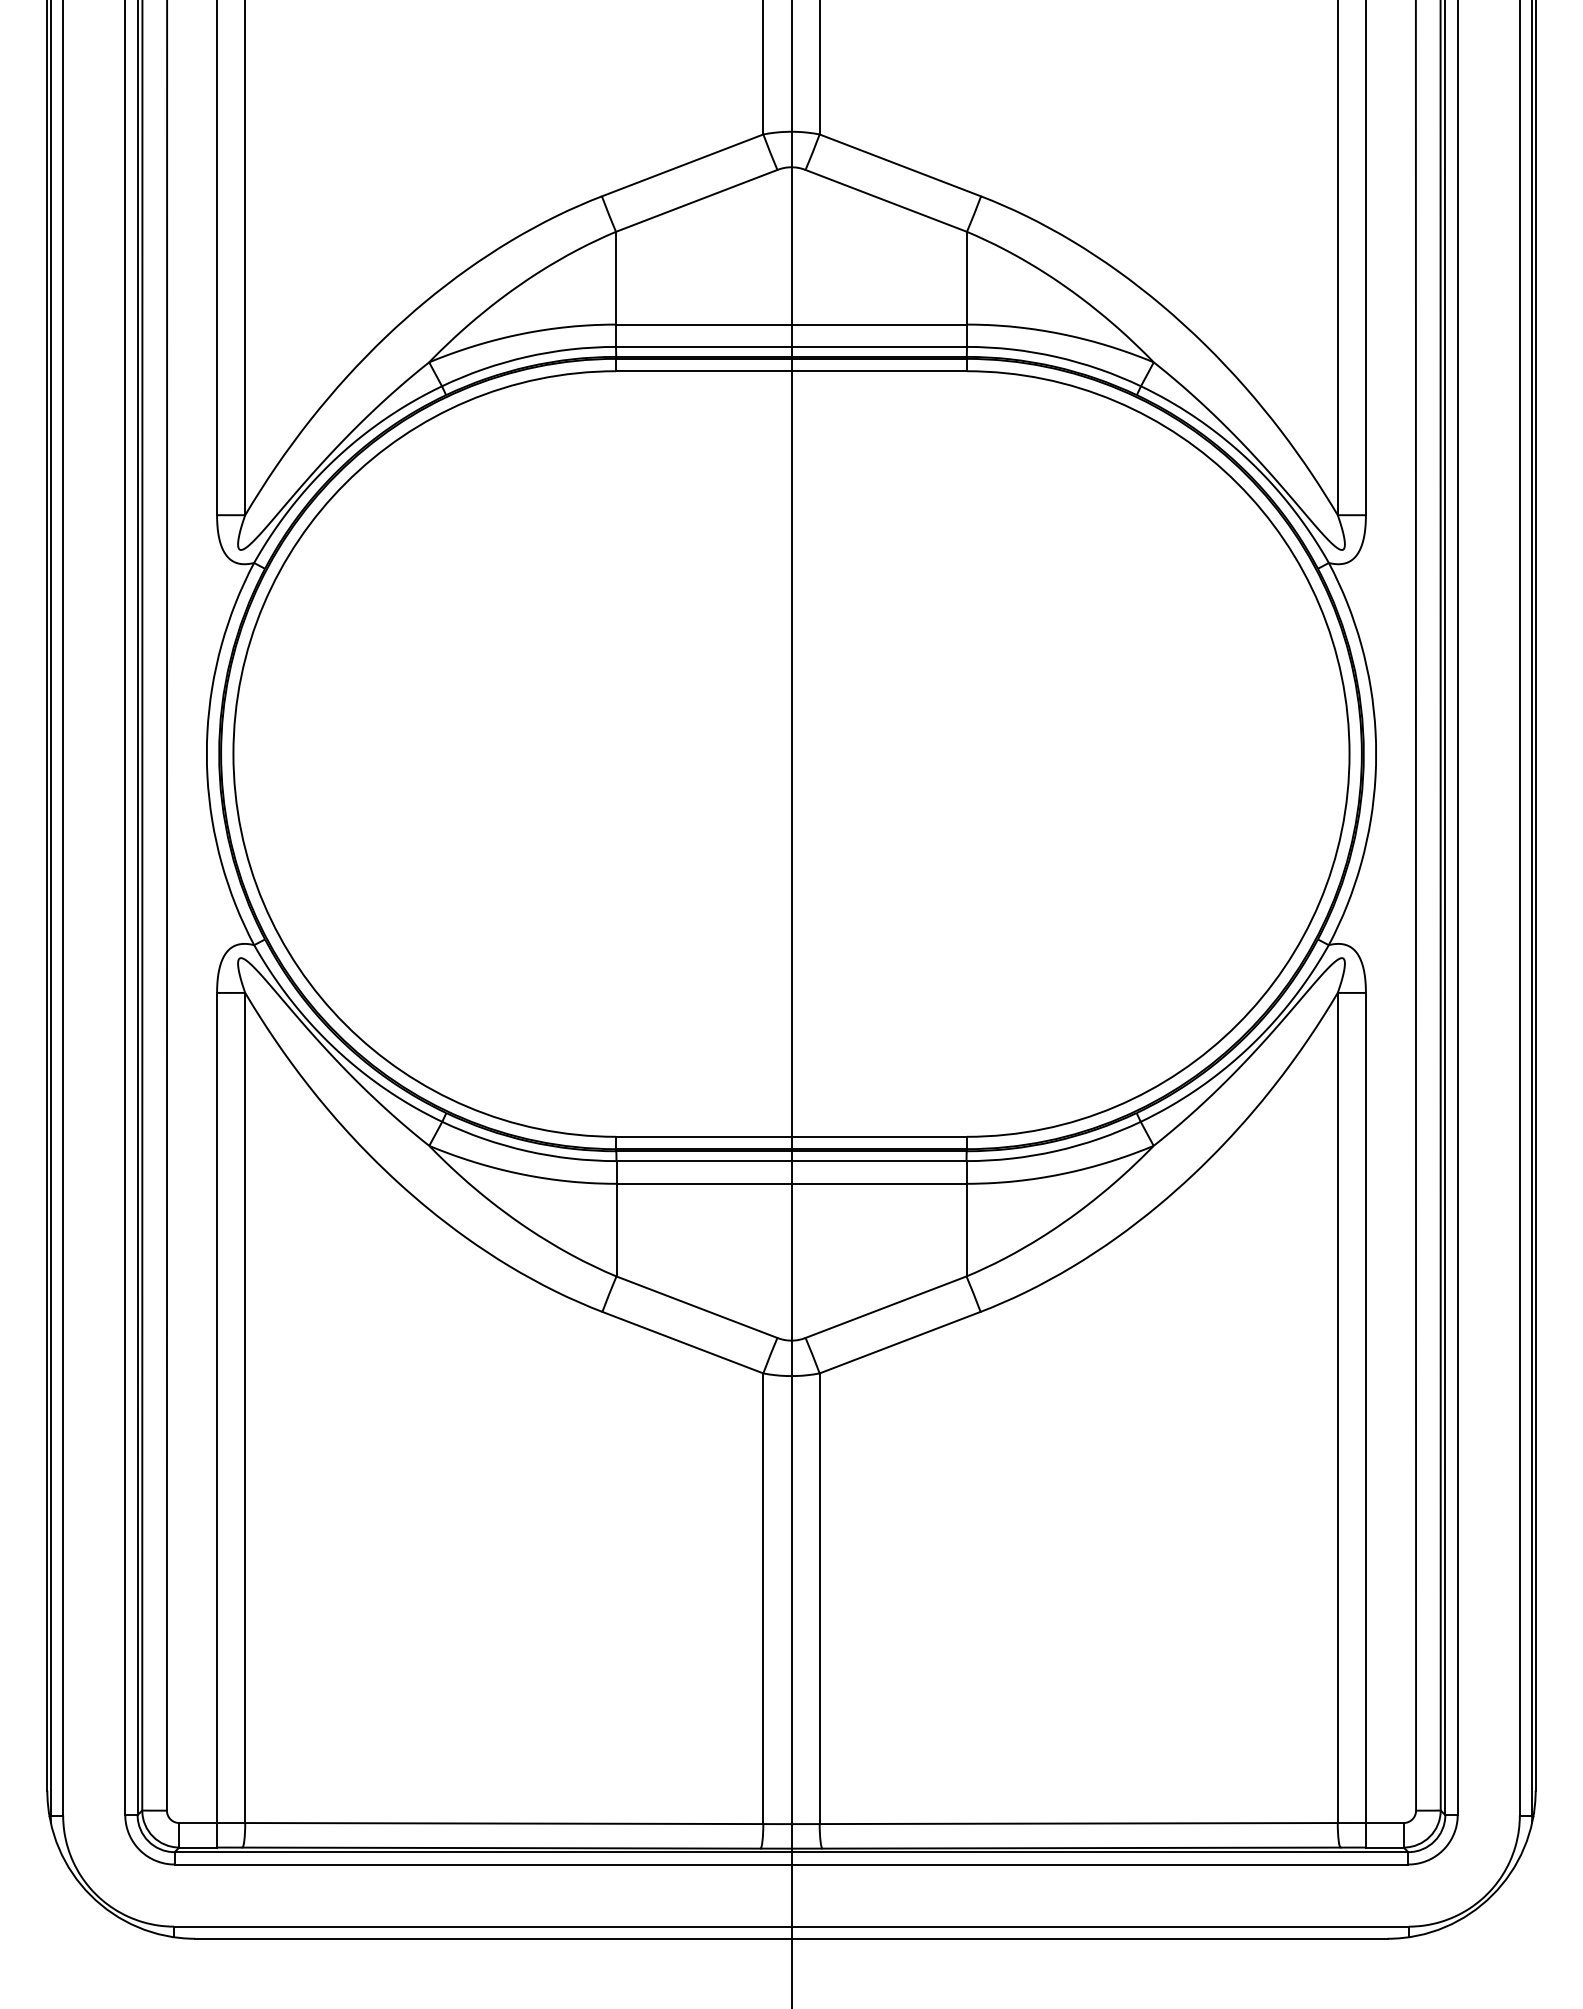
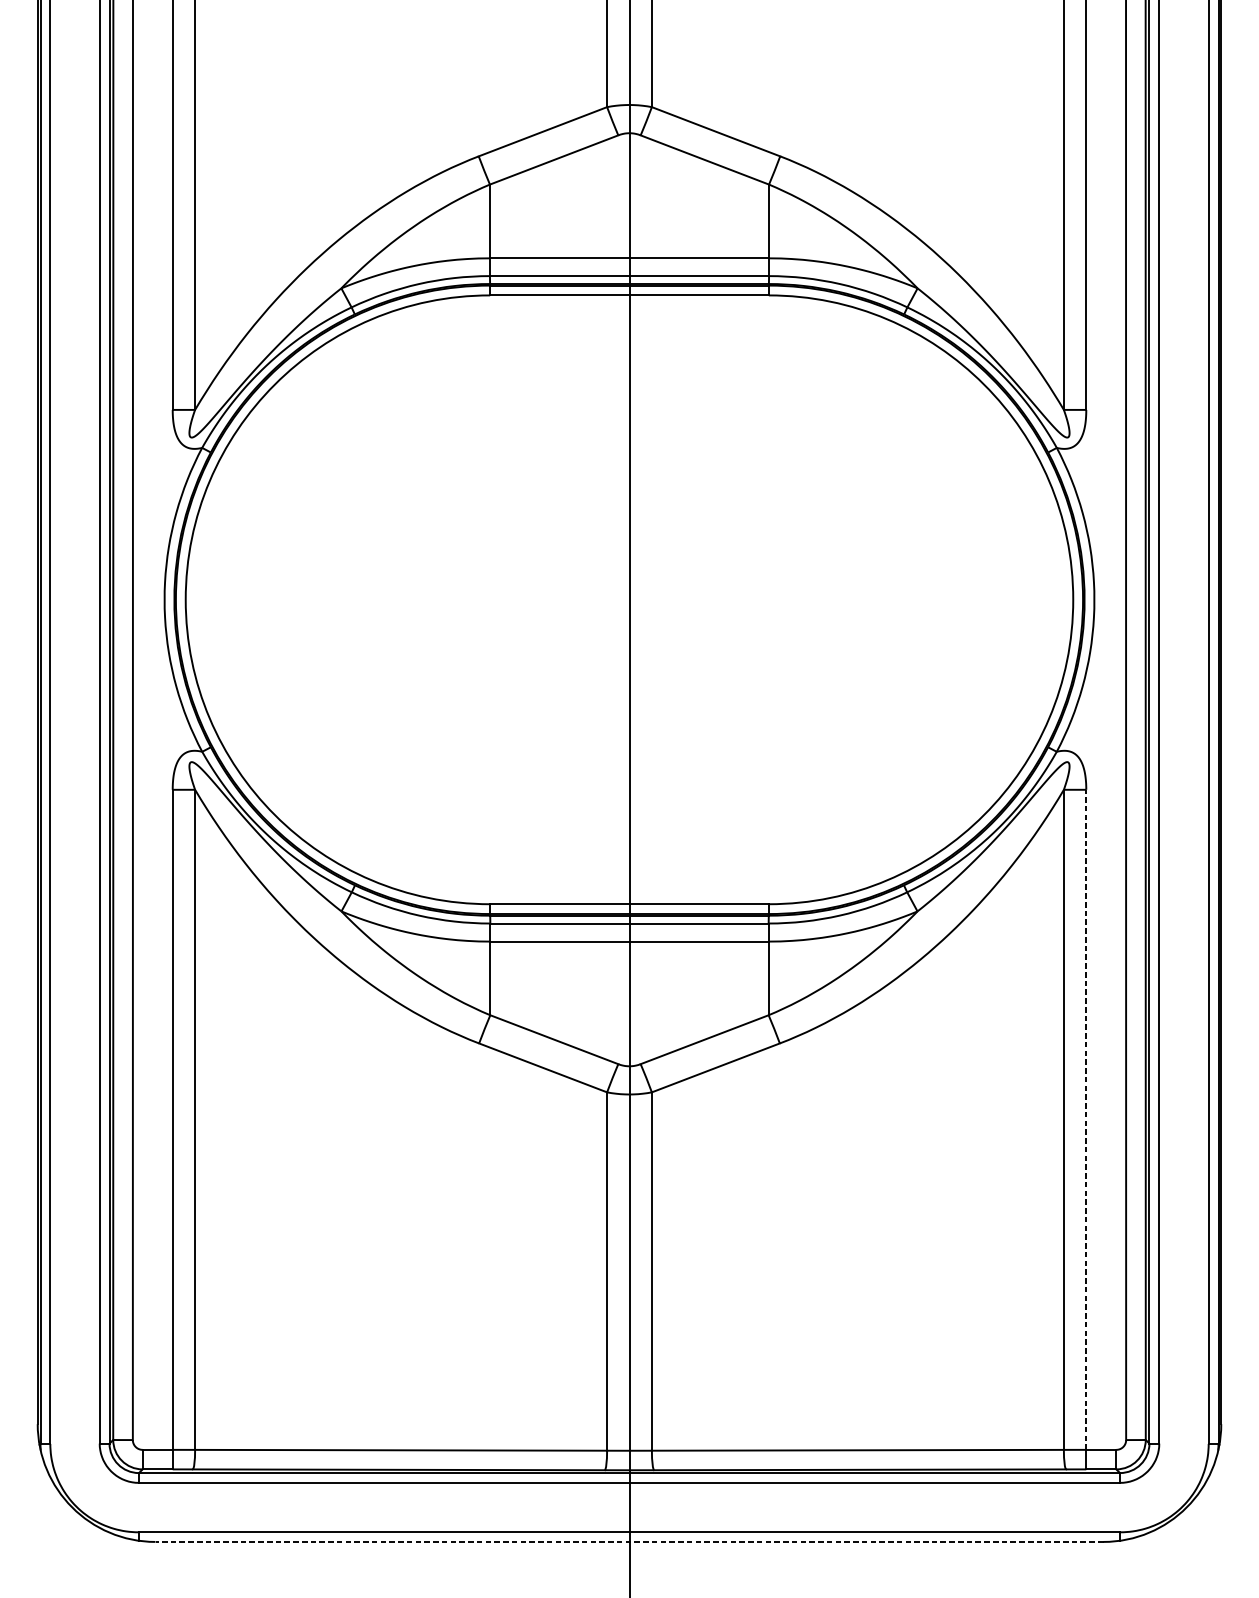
line: (1365, 1407) -> (1085, 1119), solid -> dashed
line: (791, 1938) -> (629, 1541), solid -> dashed

